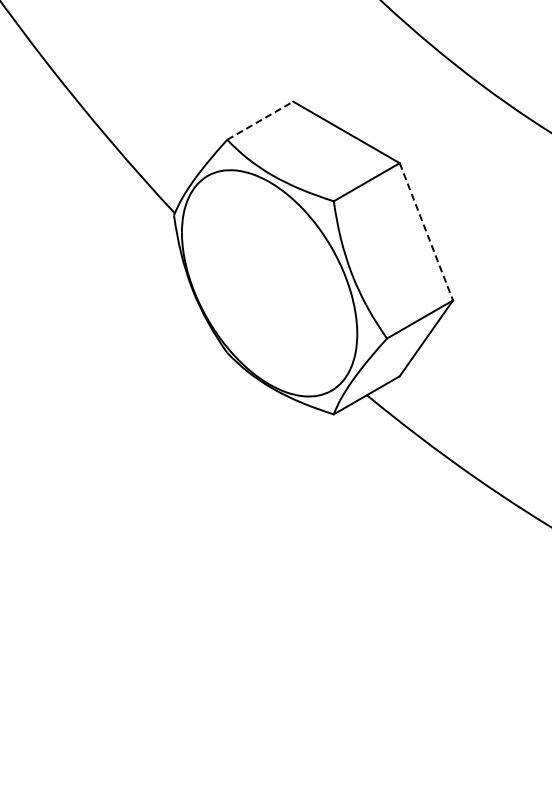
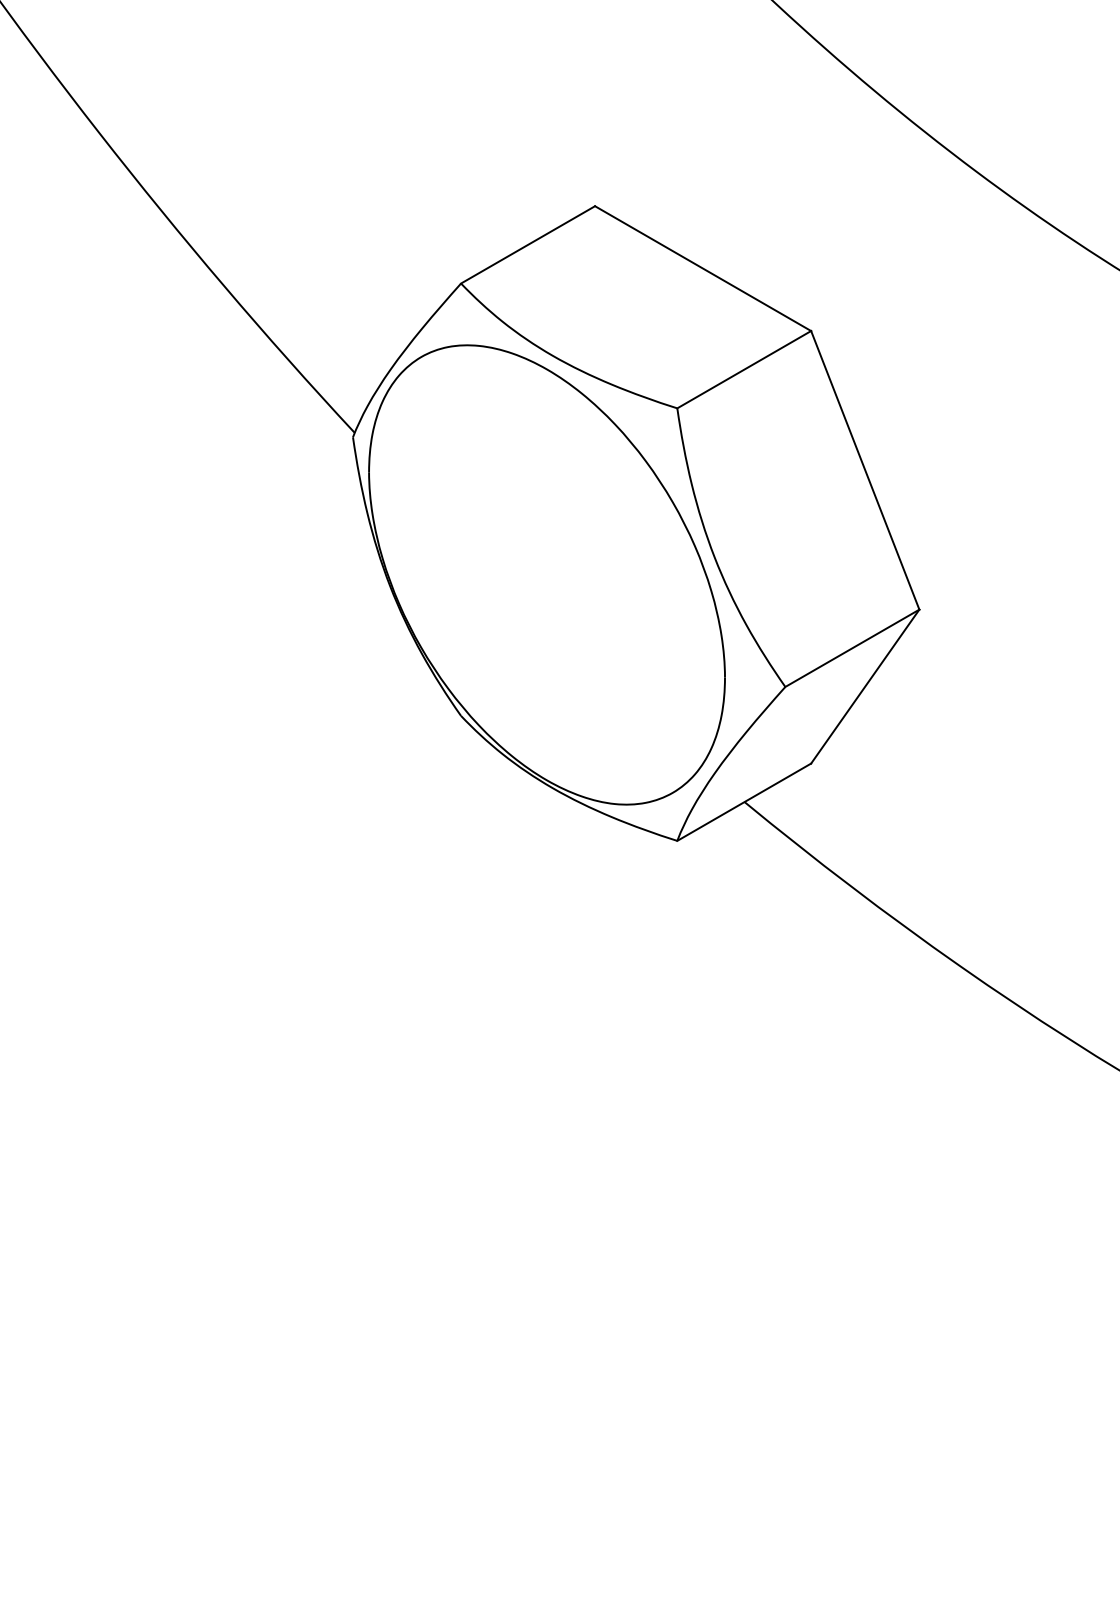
line: (260, 120) -> (528, 244), dashed -> solid
line: (426, 231) -> (865, 469), dashed -> solid

